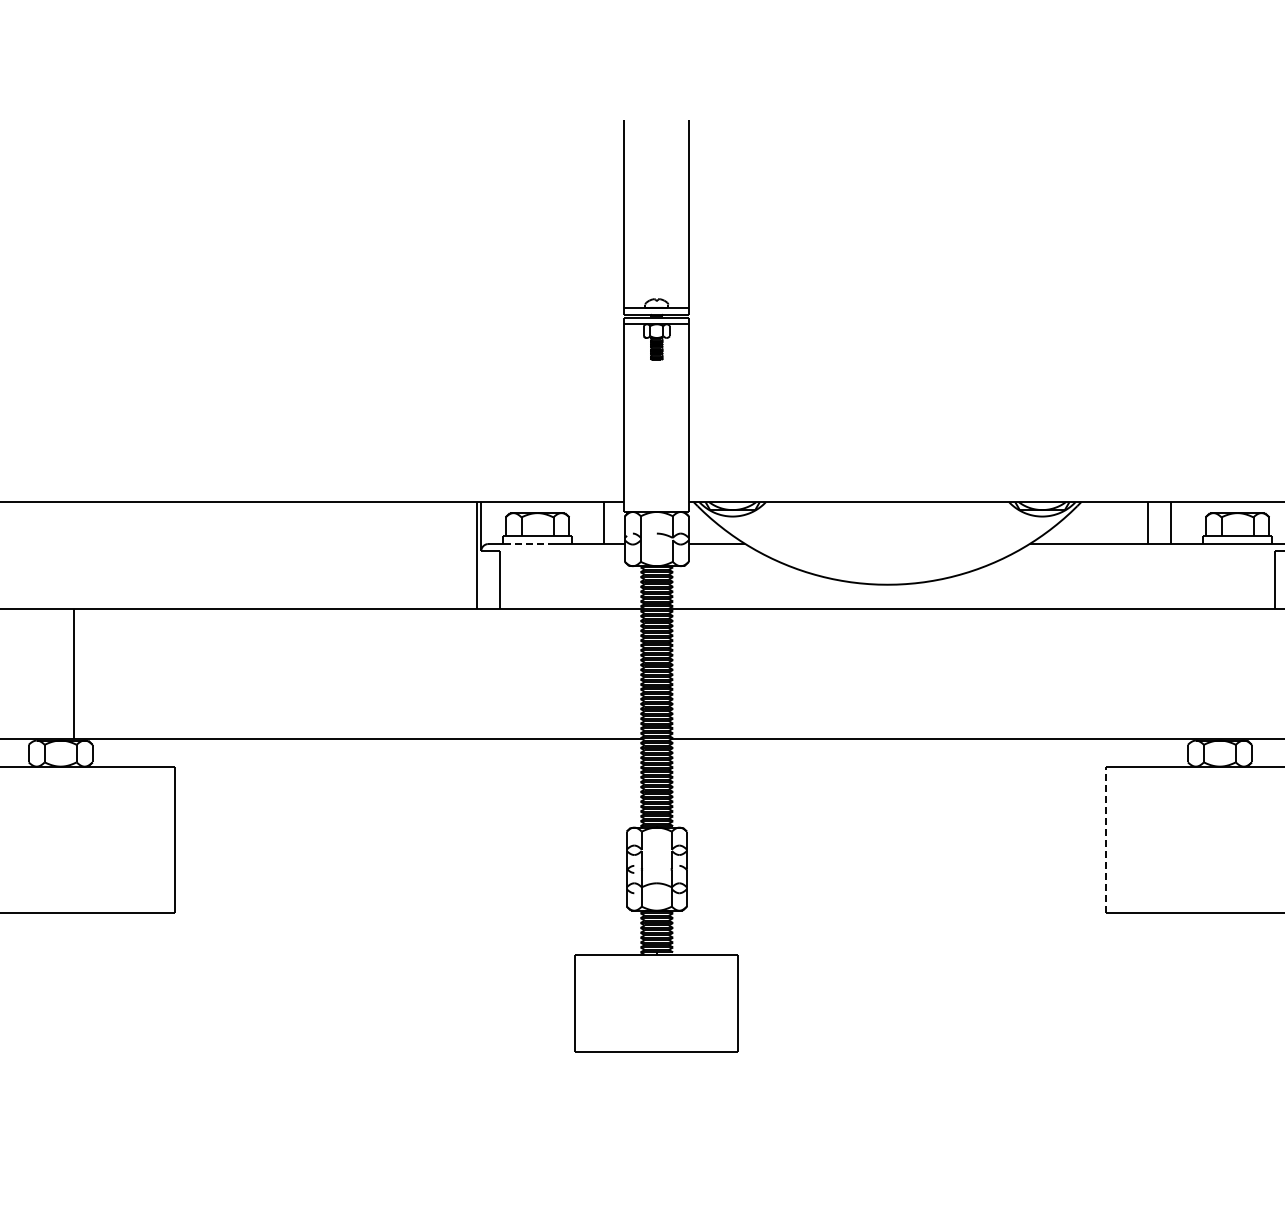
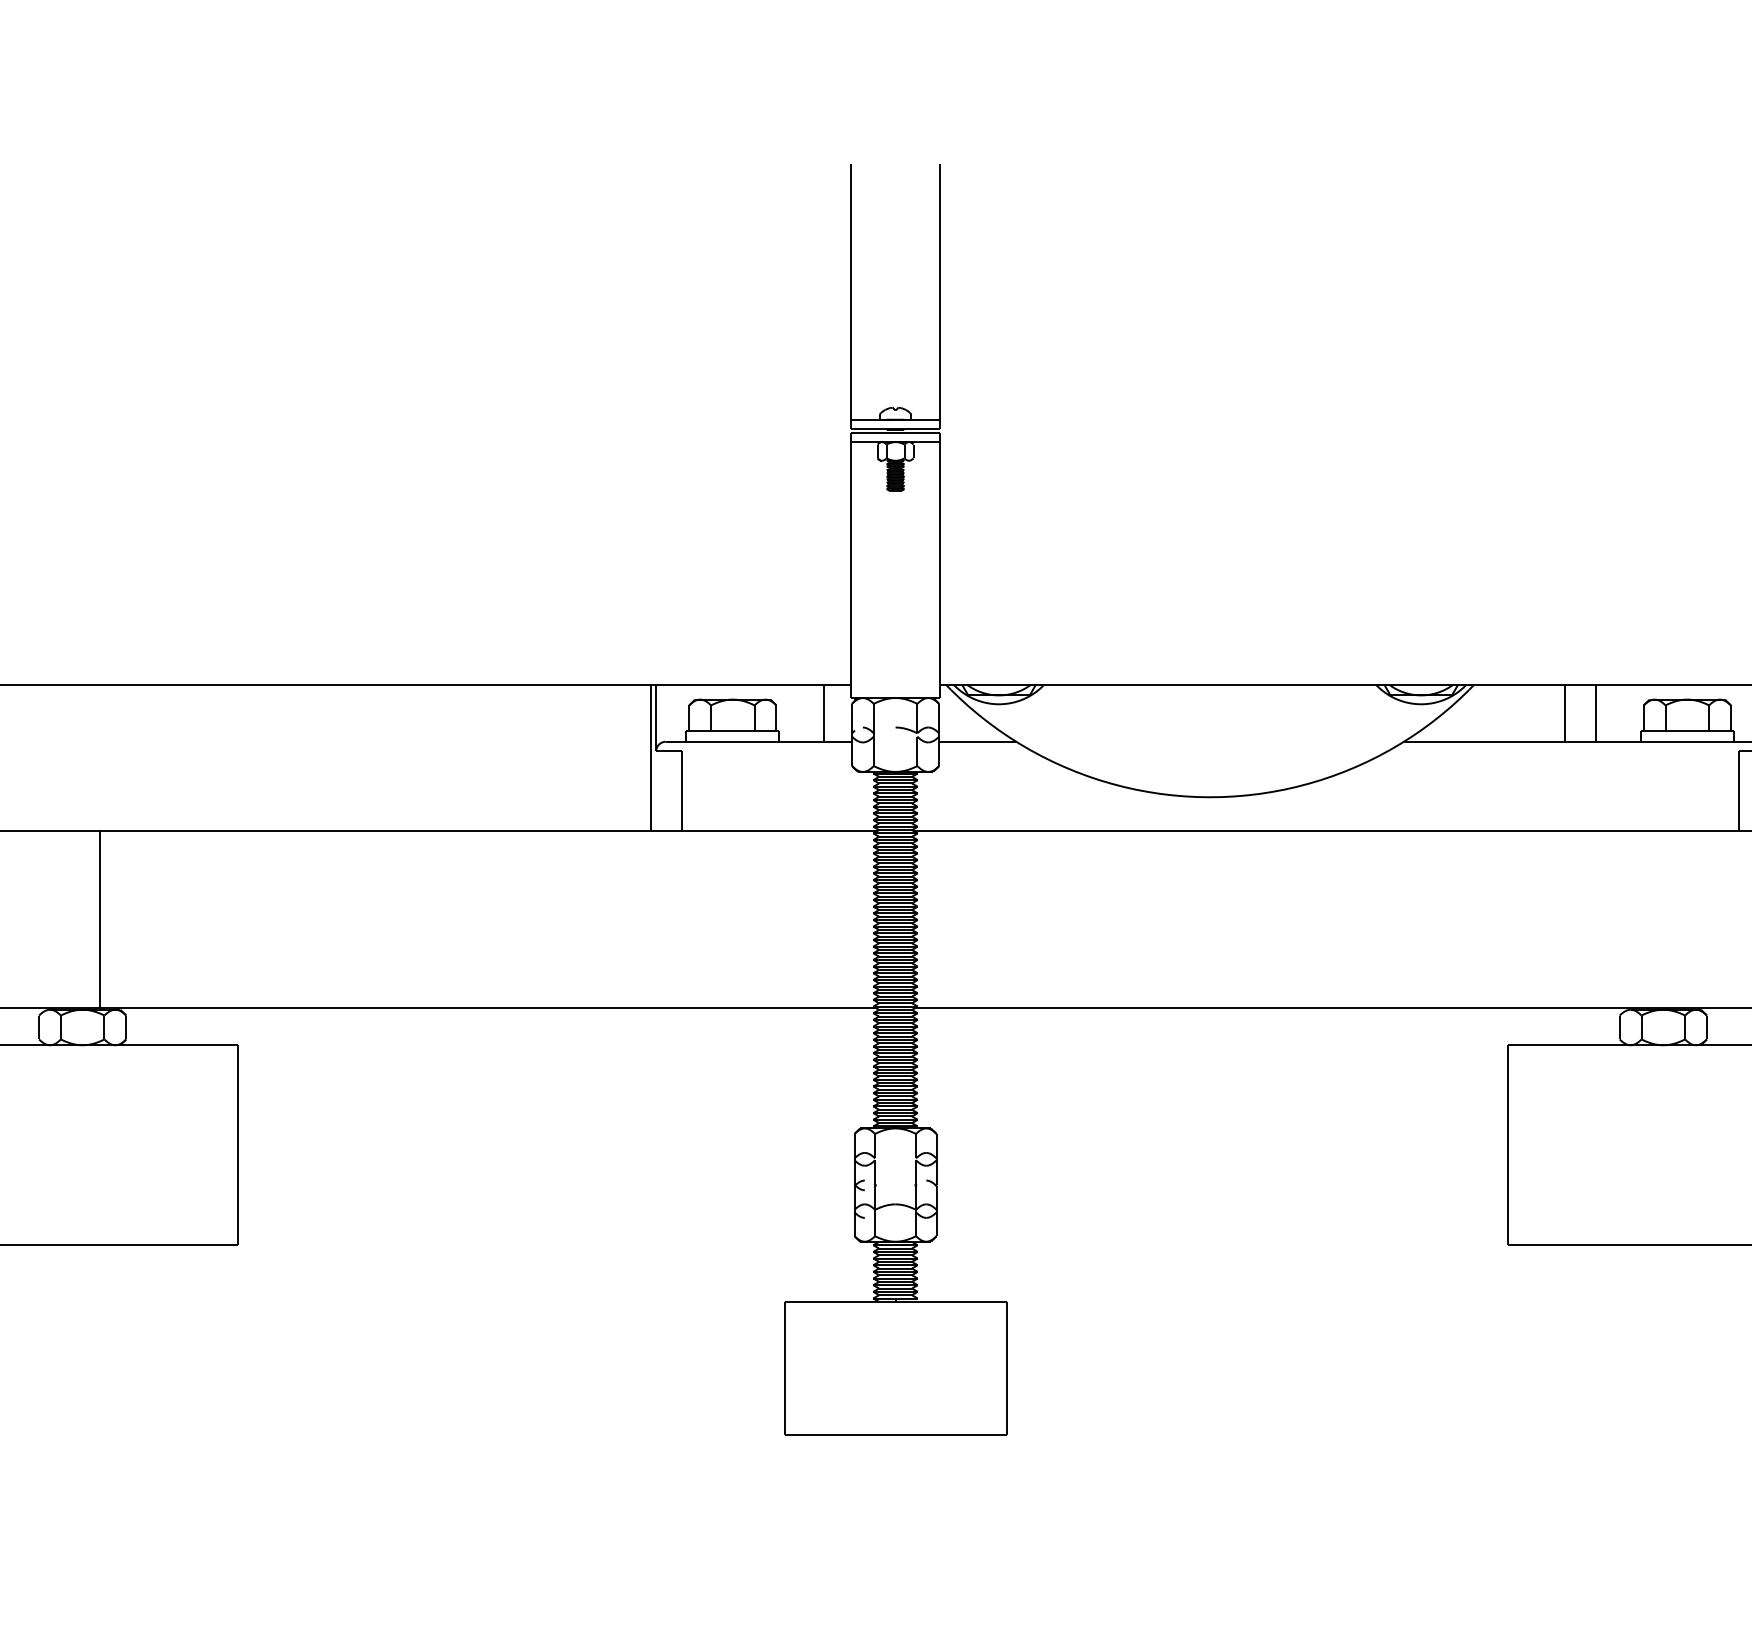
line: (530, 544) -> (723, 742), dashed -> solid
line: (1105, 839) -> (1507, 1144), dashed -> solid

